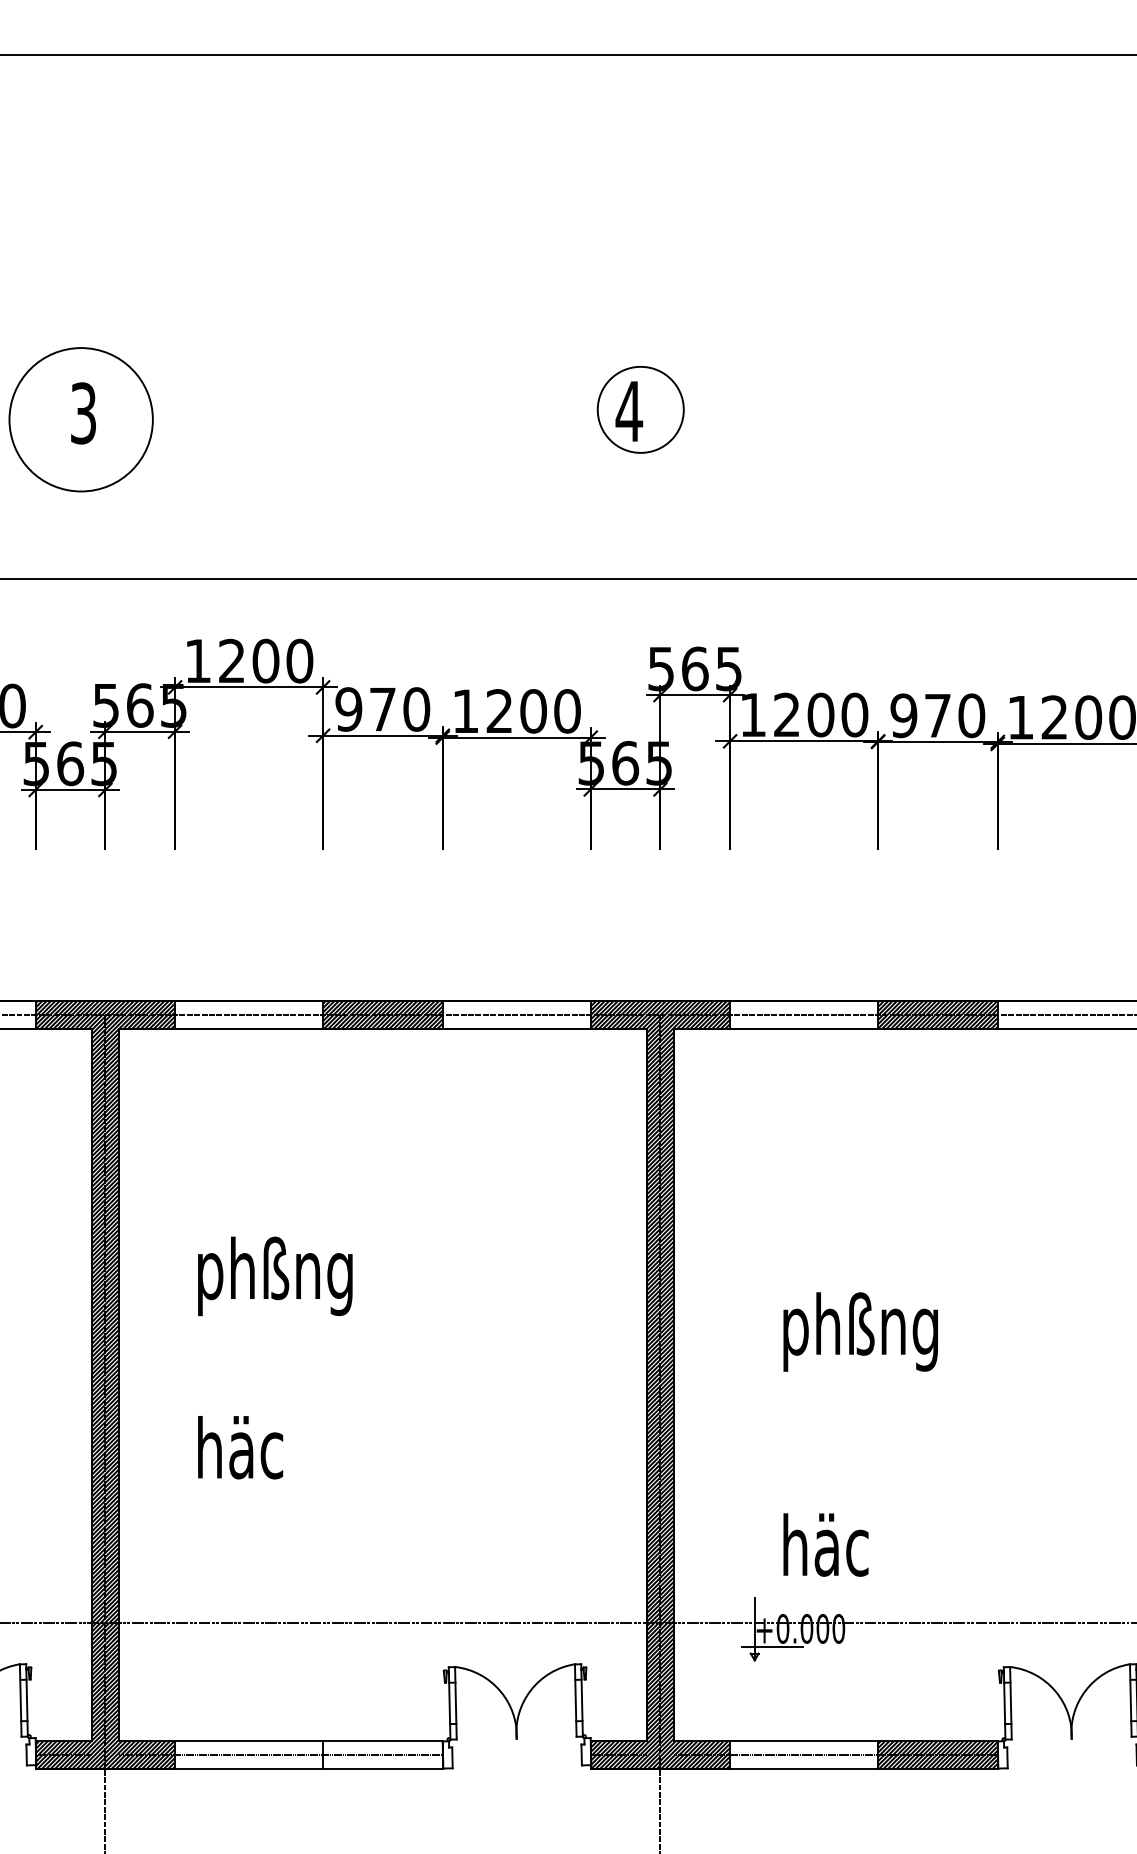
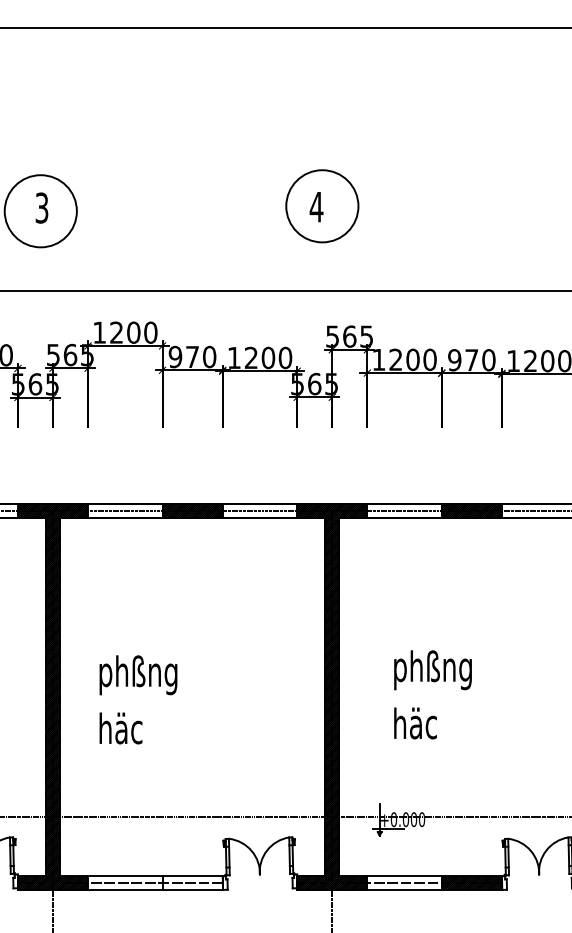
circle: (641, 410) -> (322, 206), size x1.67
text: (275, 1276) -> (138, 675), moved
text: (825, 1545) -> (415, 723), moved

